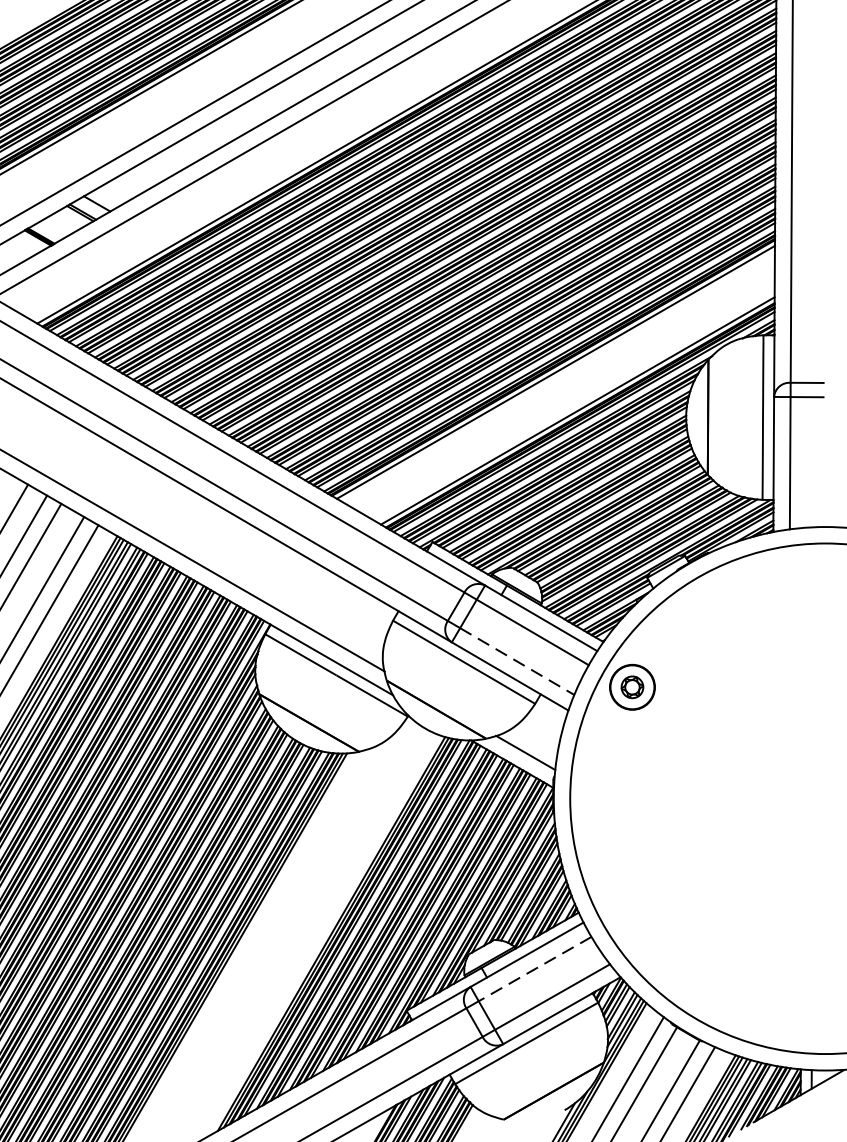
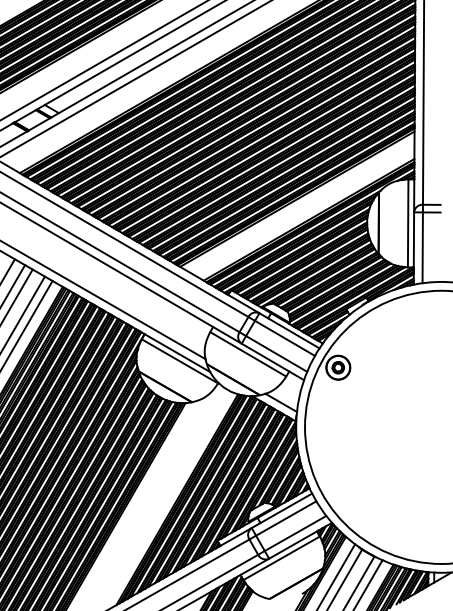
line: (518, 662) -> (277, 354), dashed -> solid
line: (535, 969) -> (286, 518), dashed -> solid

